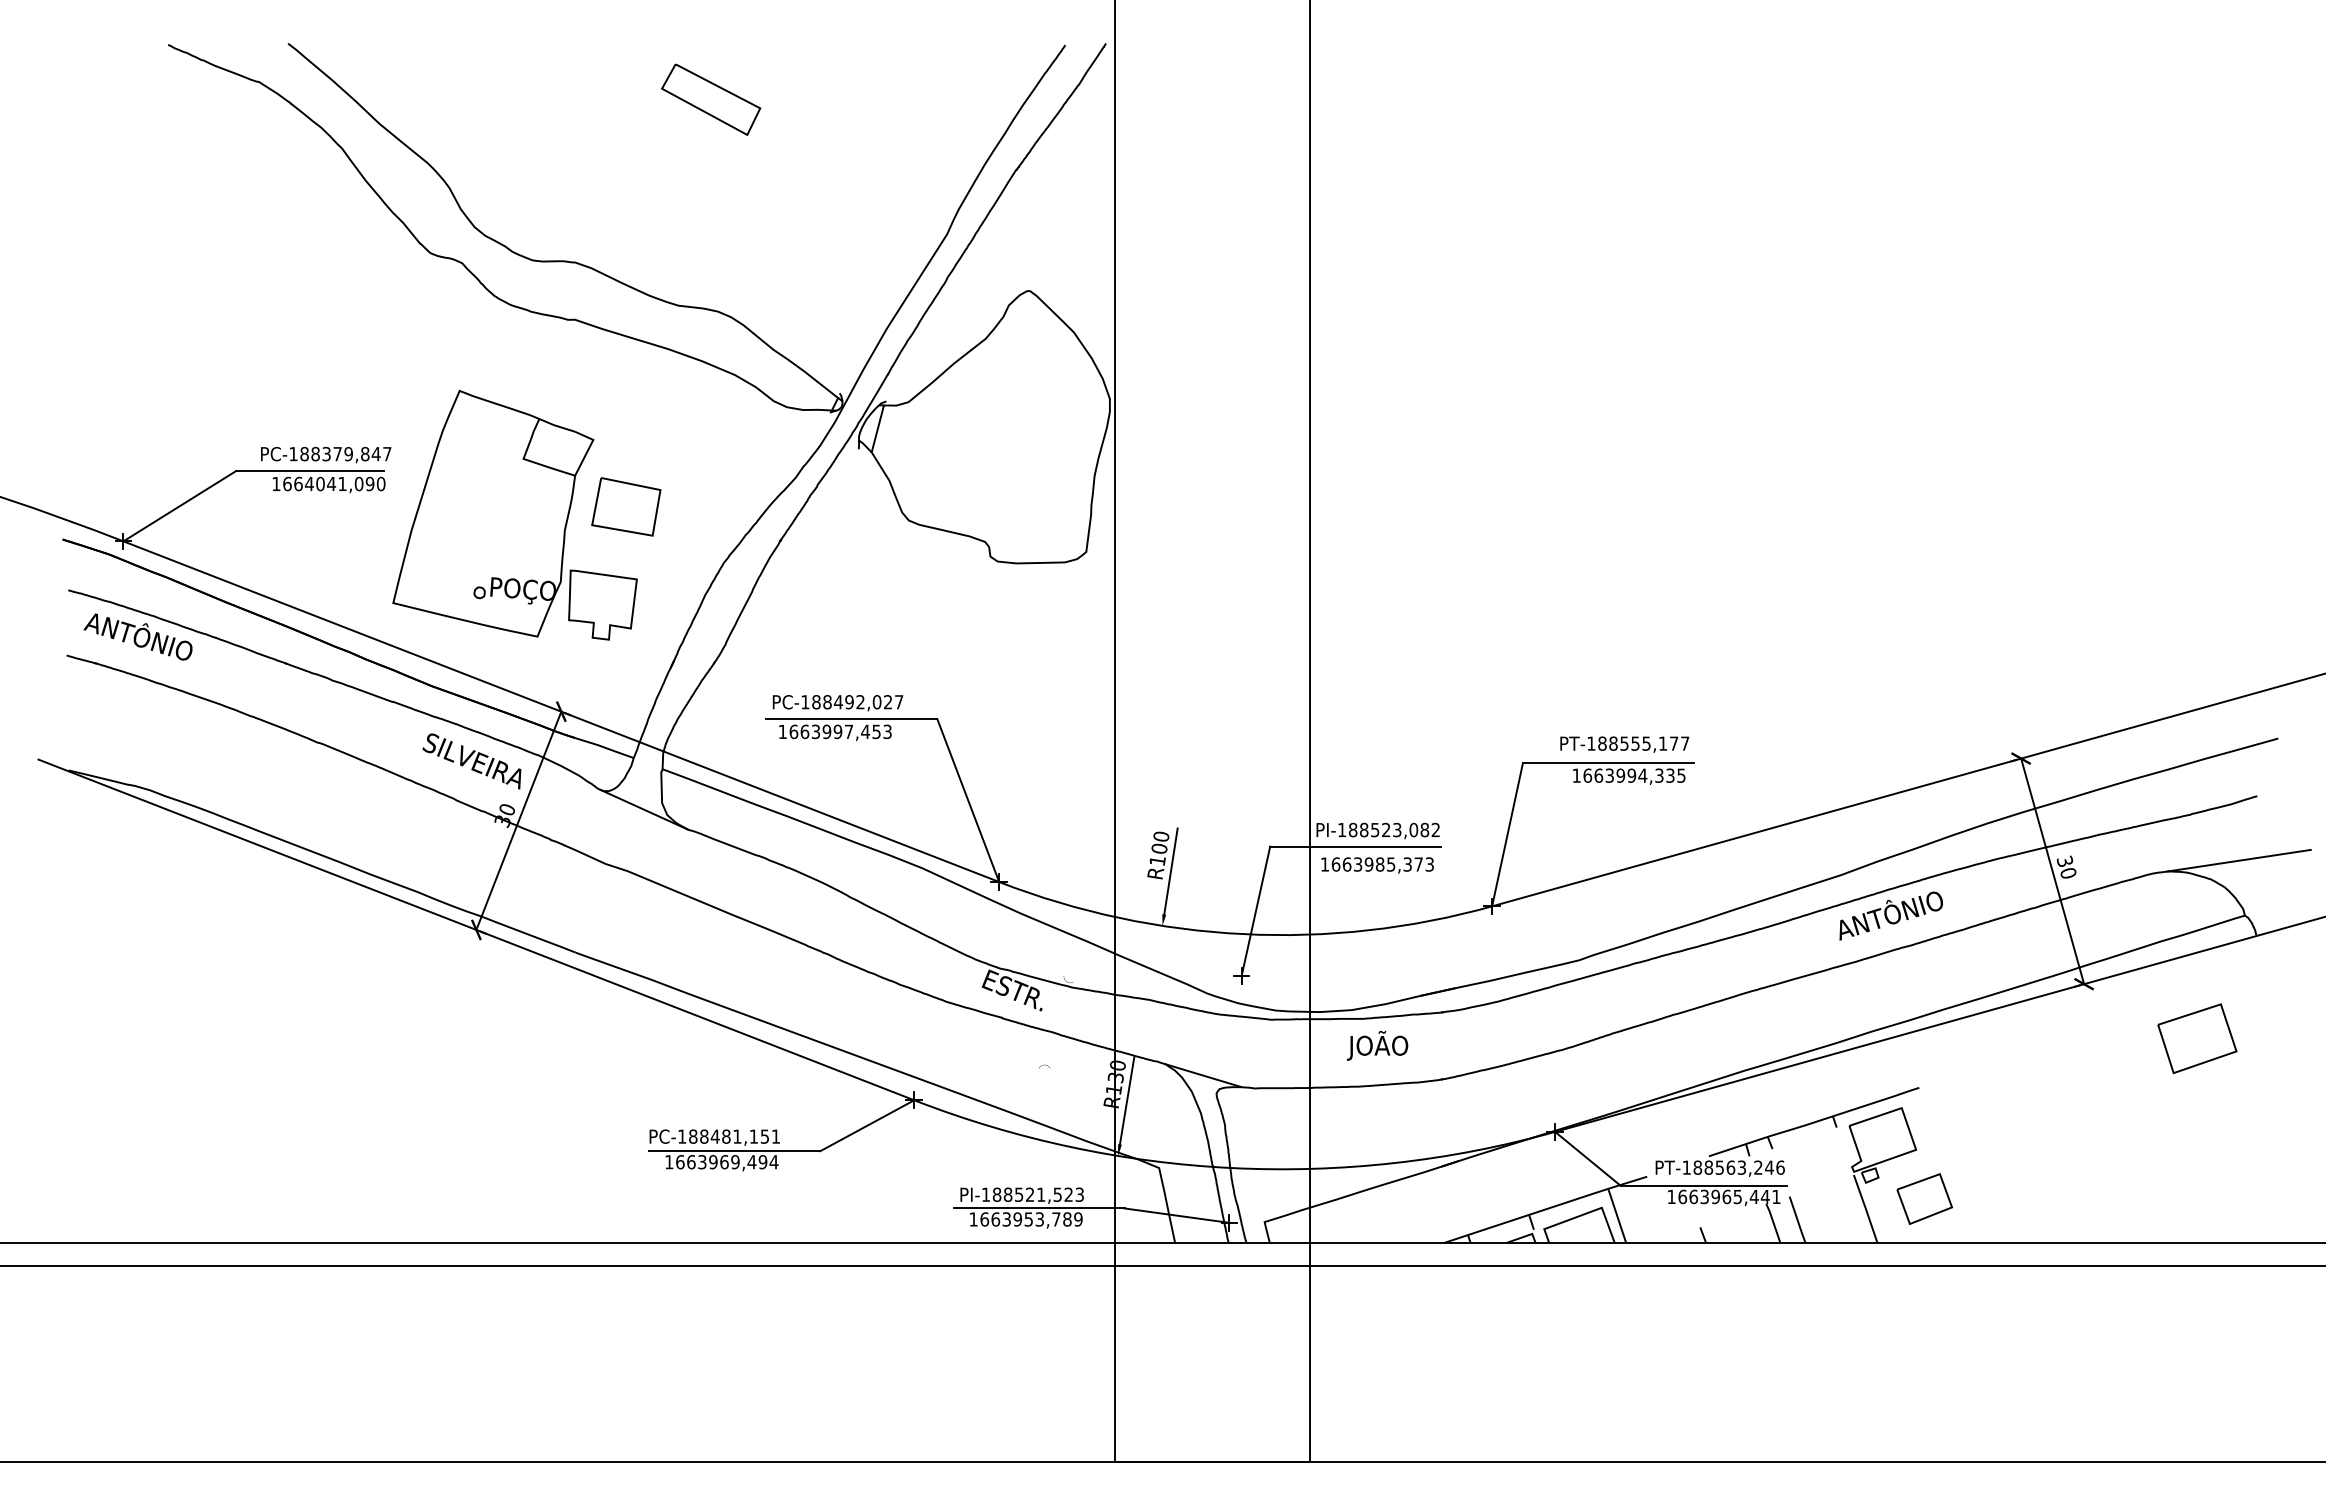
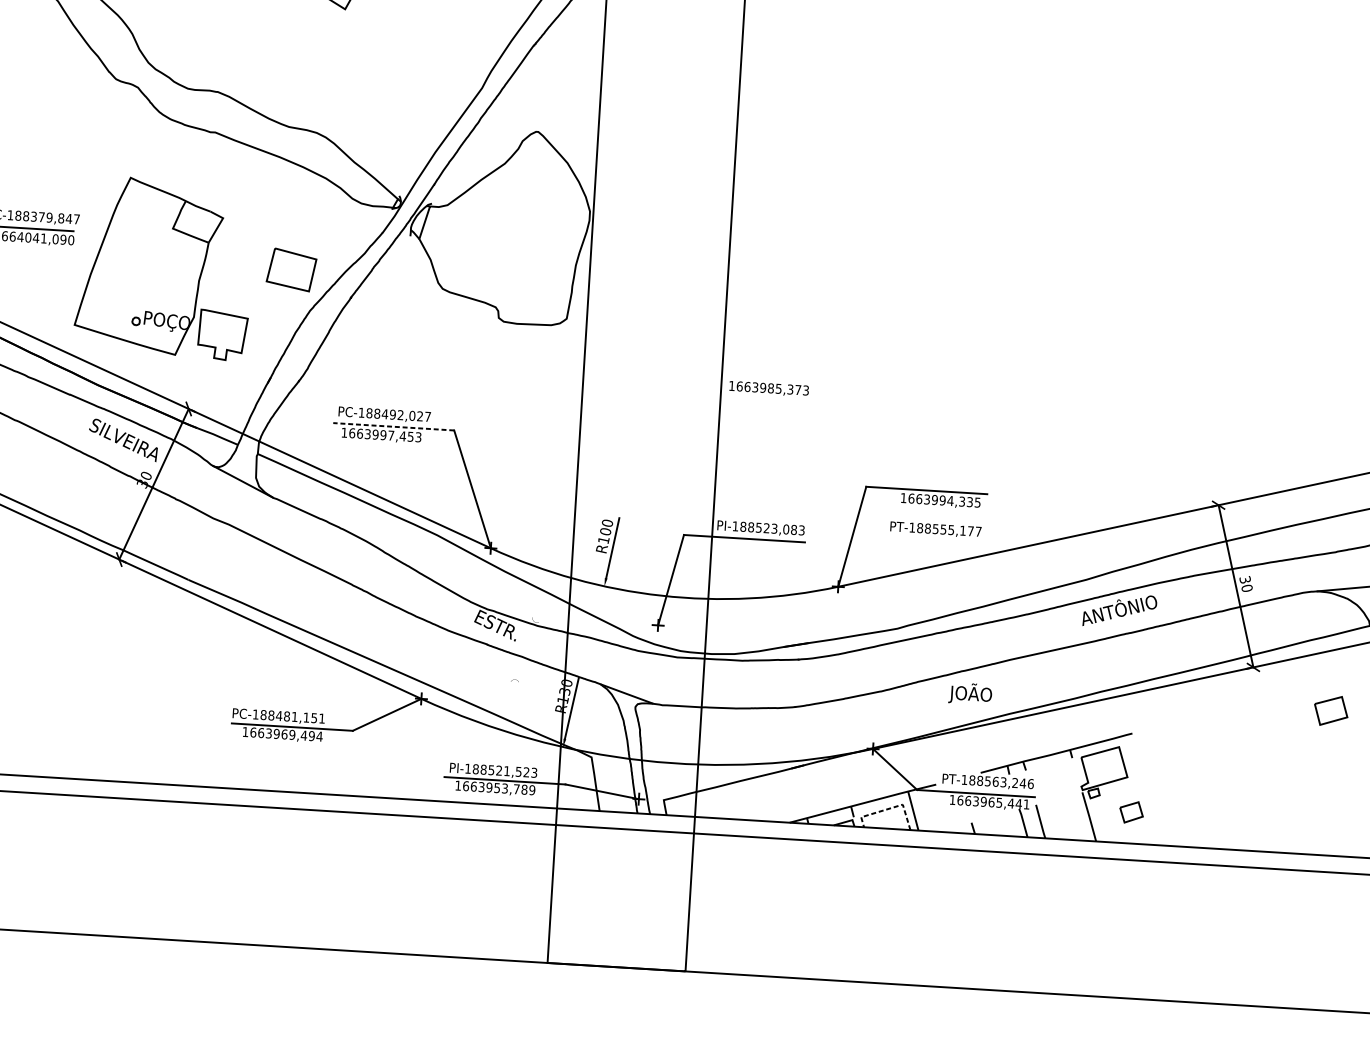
part: (626, 506) -> (291, 269), moved
line: (851, 719) -> (393, 427), solid -> dashed
text: (1624, 744) -> (935, 529), moved
text: (1435, 830) -> (801, 530), PI-188523,082 -> PI-188523,083
text: (1377, 865) -> (769, 388), moved
part: (2197, 1038) -> (1331, 710), size x0.6
text: (1377, 1045) -> (970, 693), moved
part: (1924, 1198) -> (1131, 812), size x0.6
line: (1583, 1214) -> (889, 808), solid -> dashed

